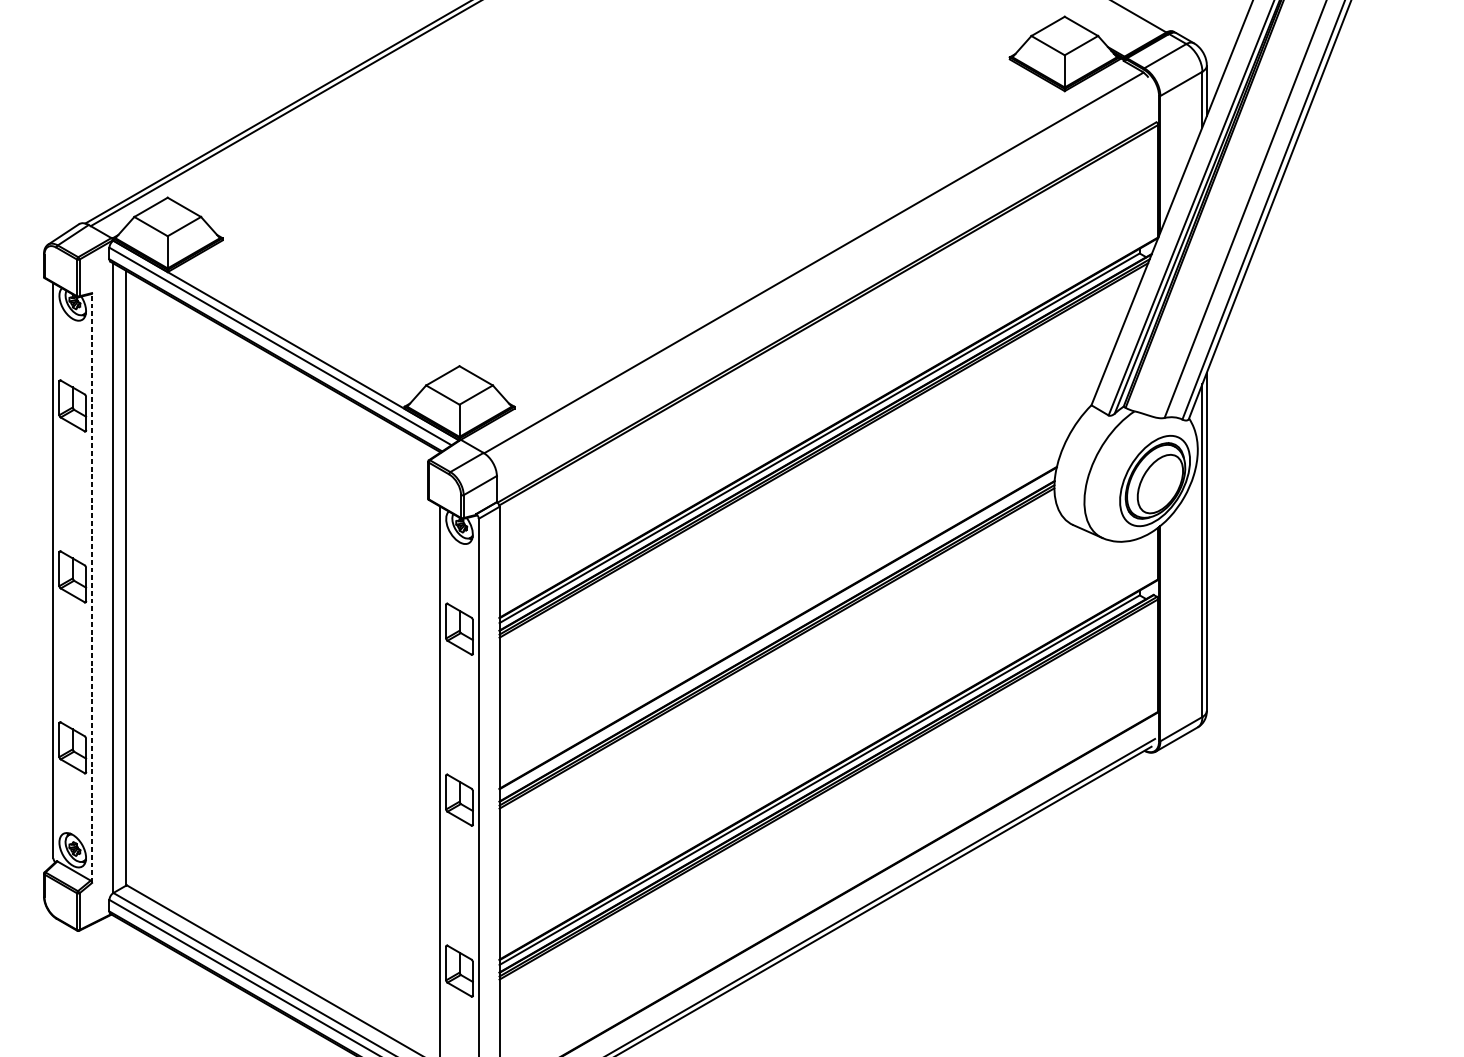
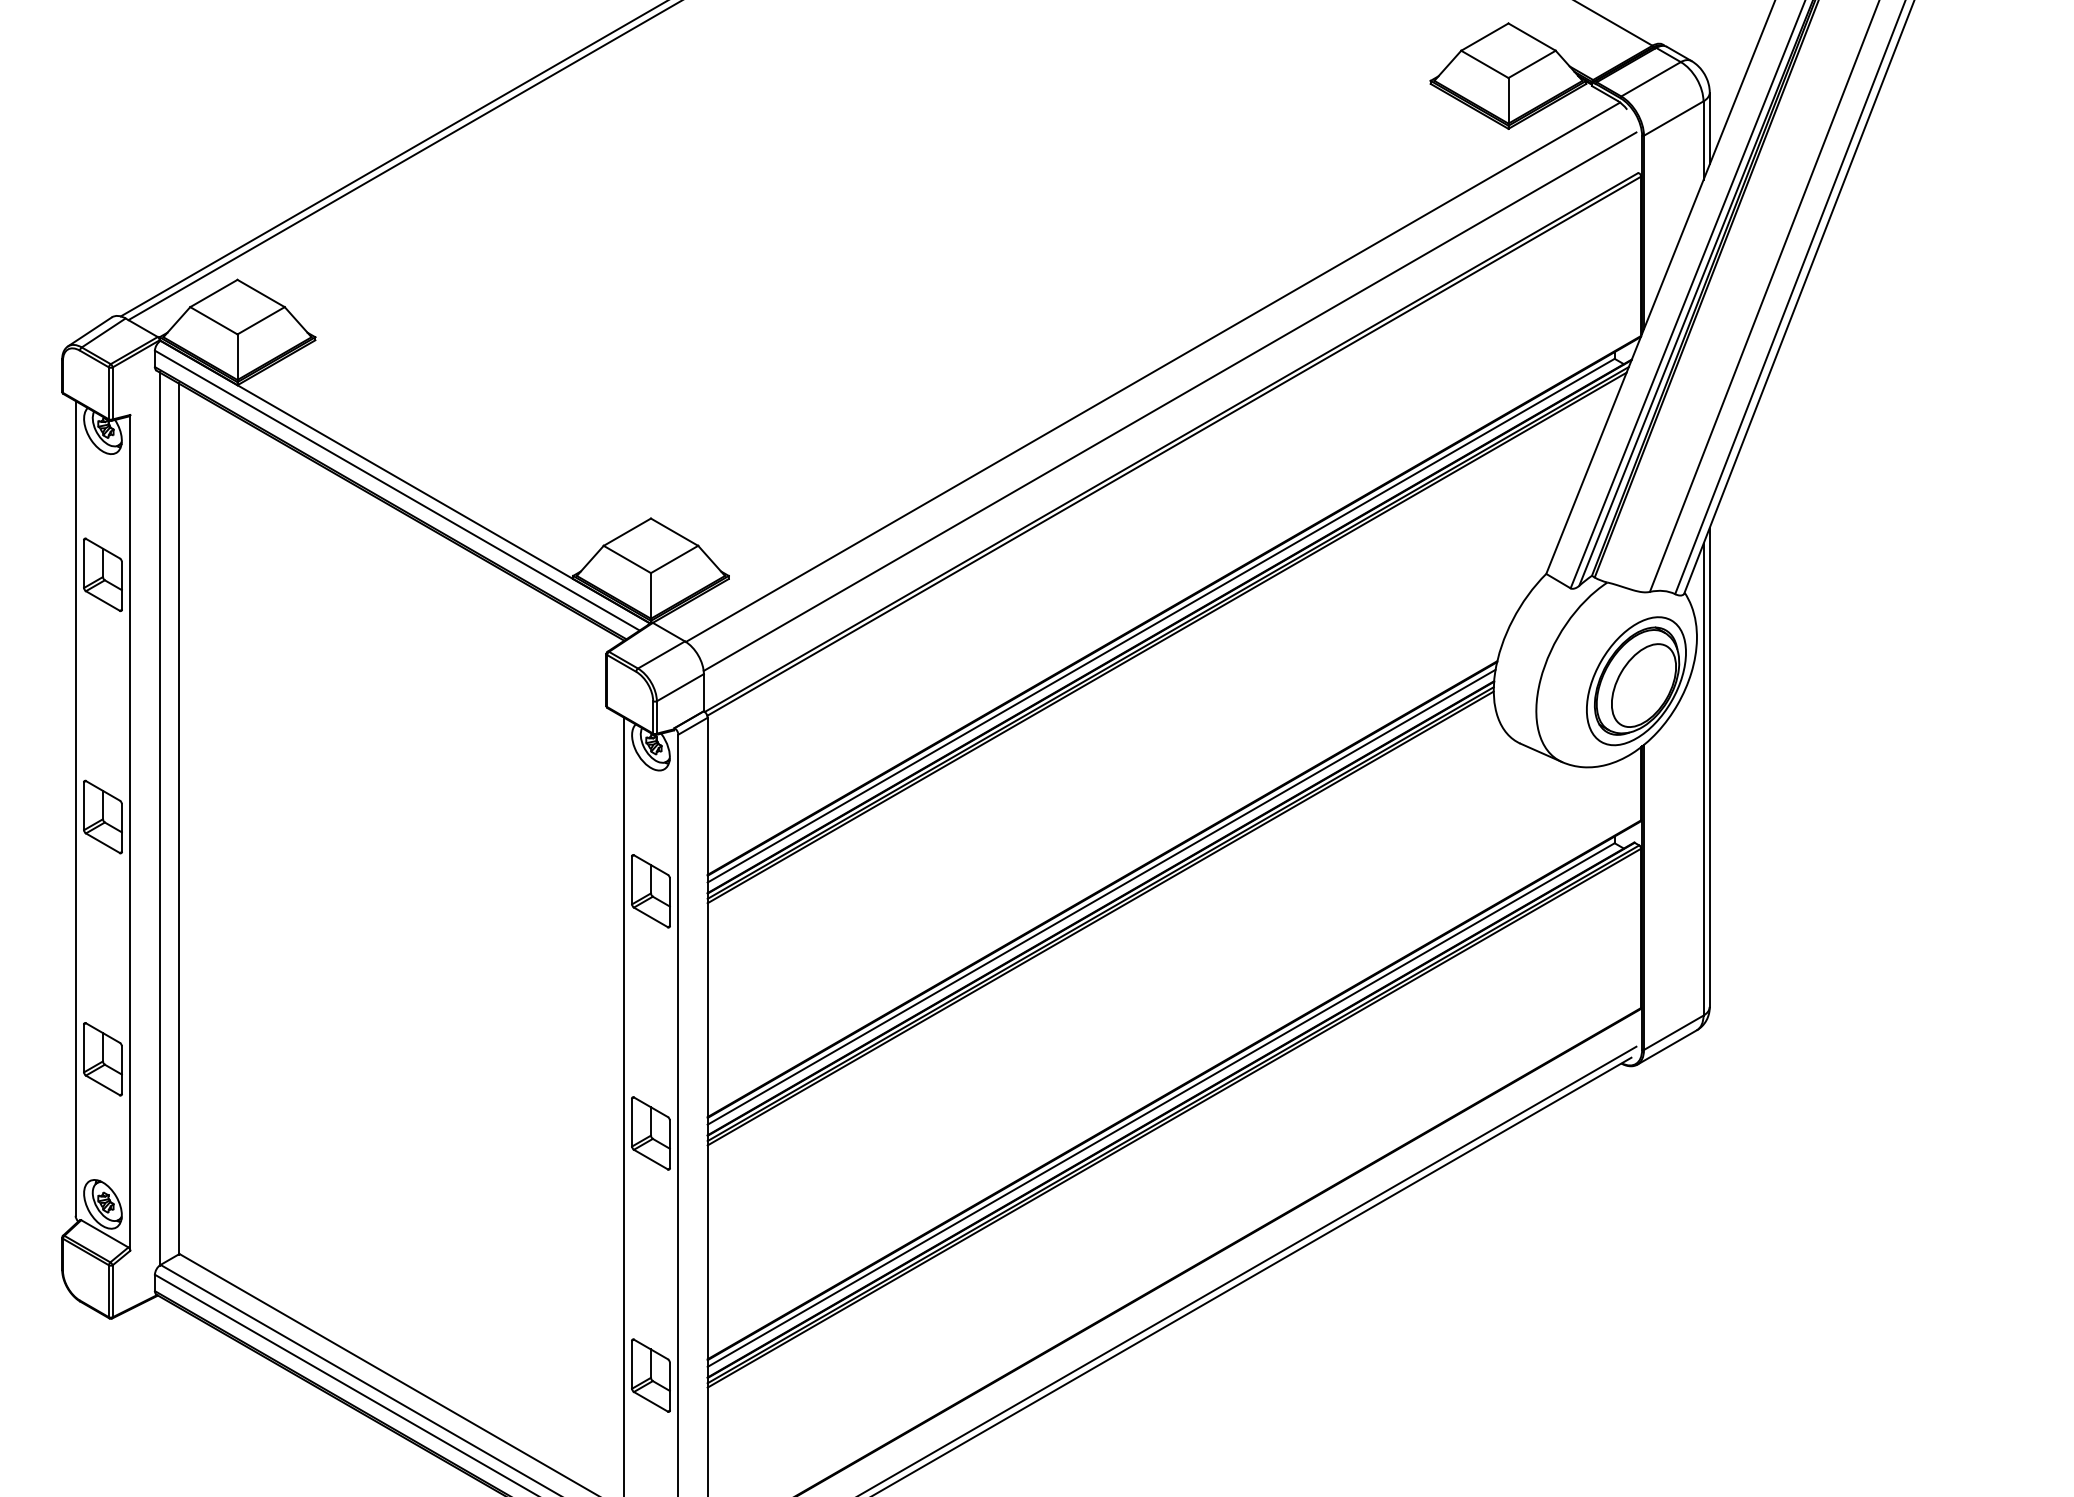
line: (825, 283) -> (1169, 401), added
line: (92, 587) -> (130, 832), dashed -> solid
line: (777, 632) -> (1101, 896), added

